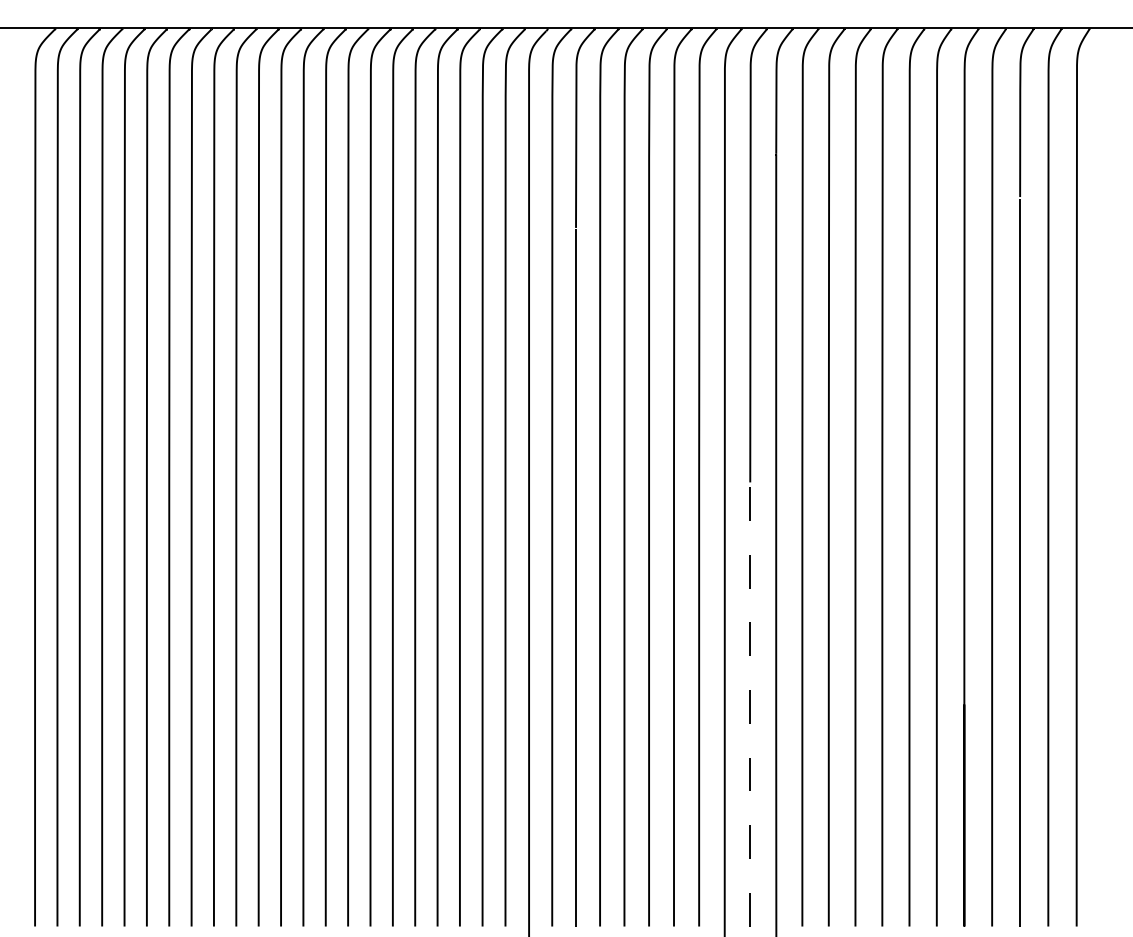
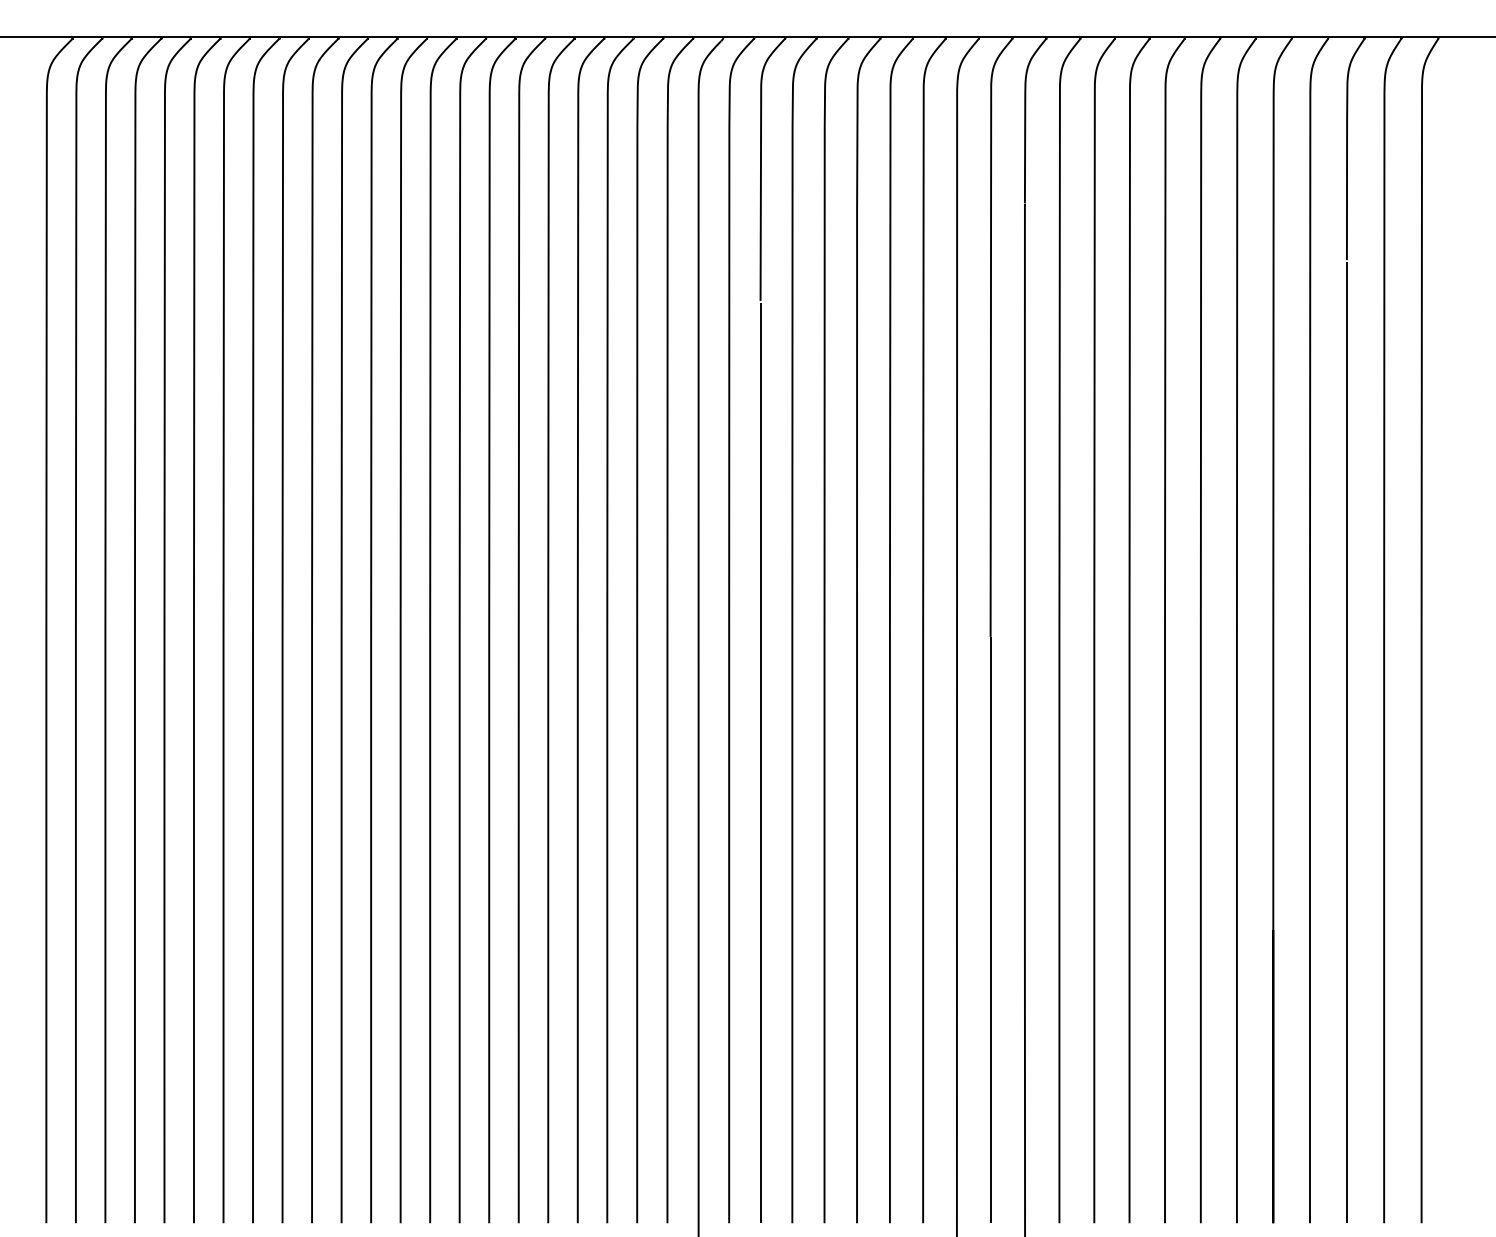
line: (750, 704) -> (990, 930), dashed -> solid

